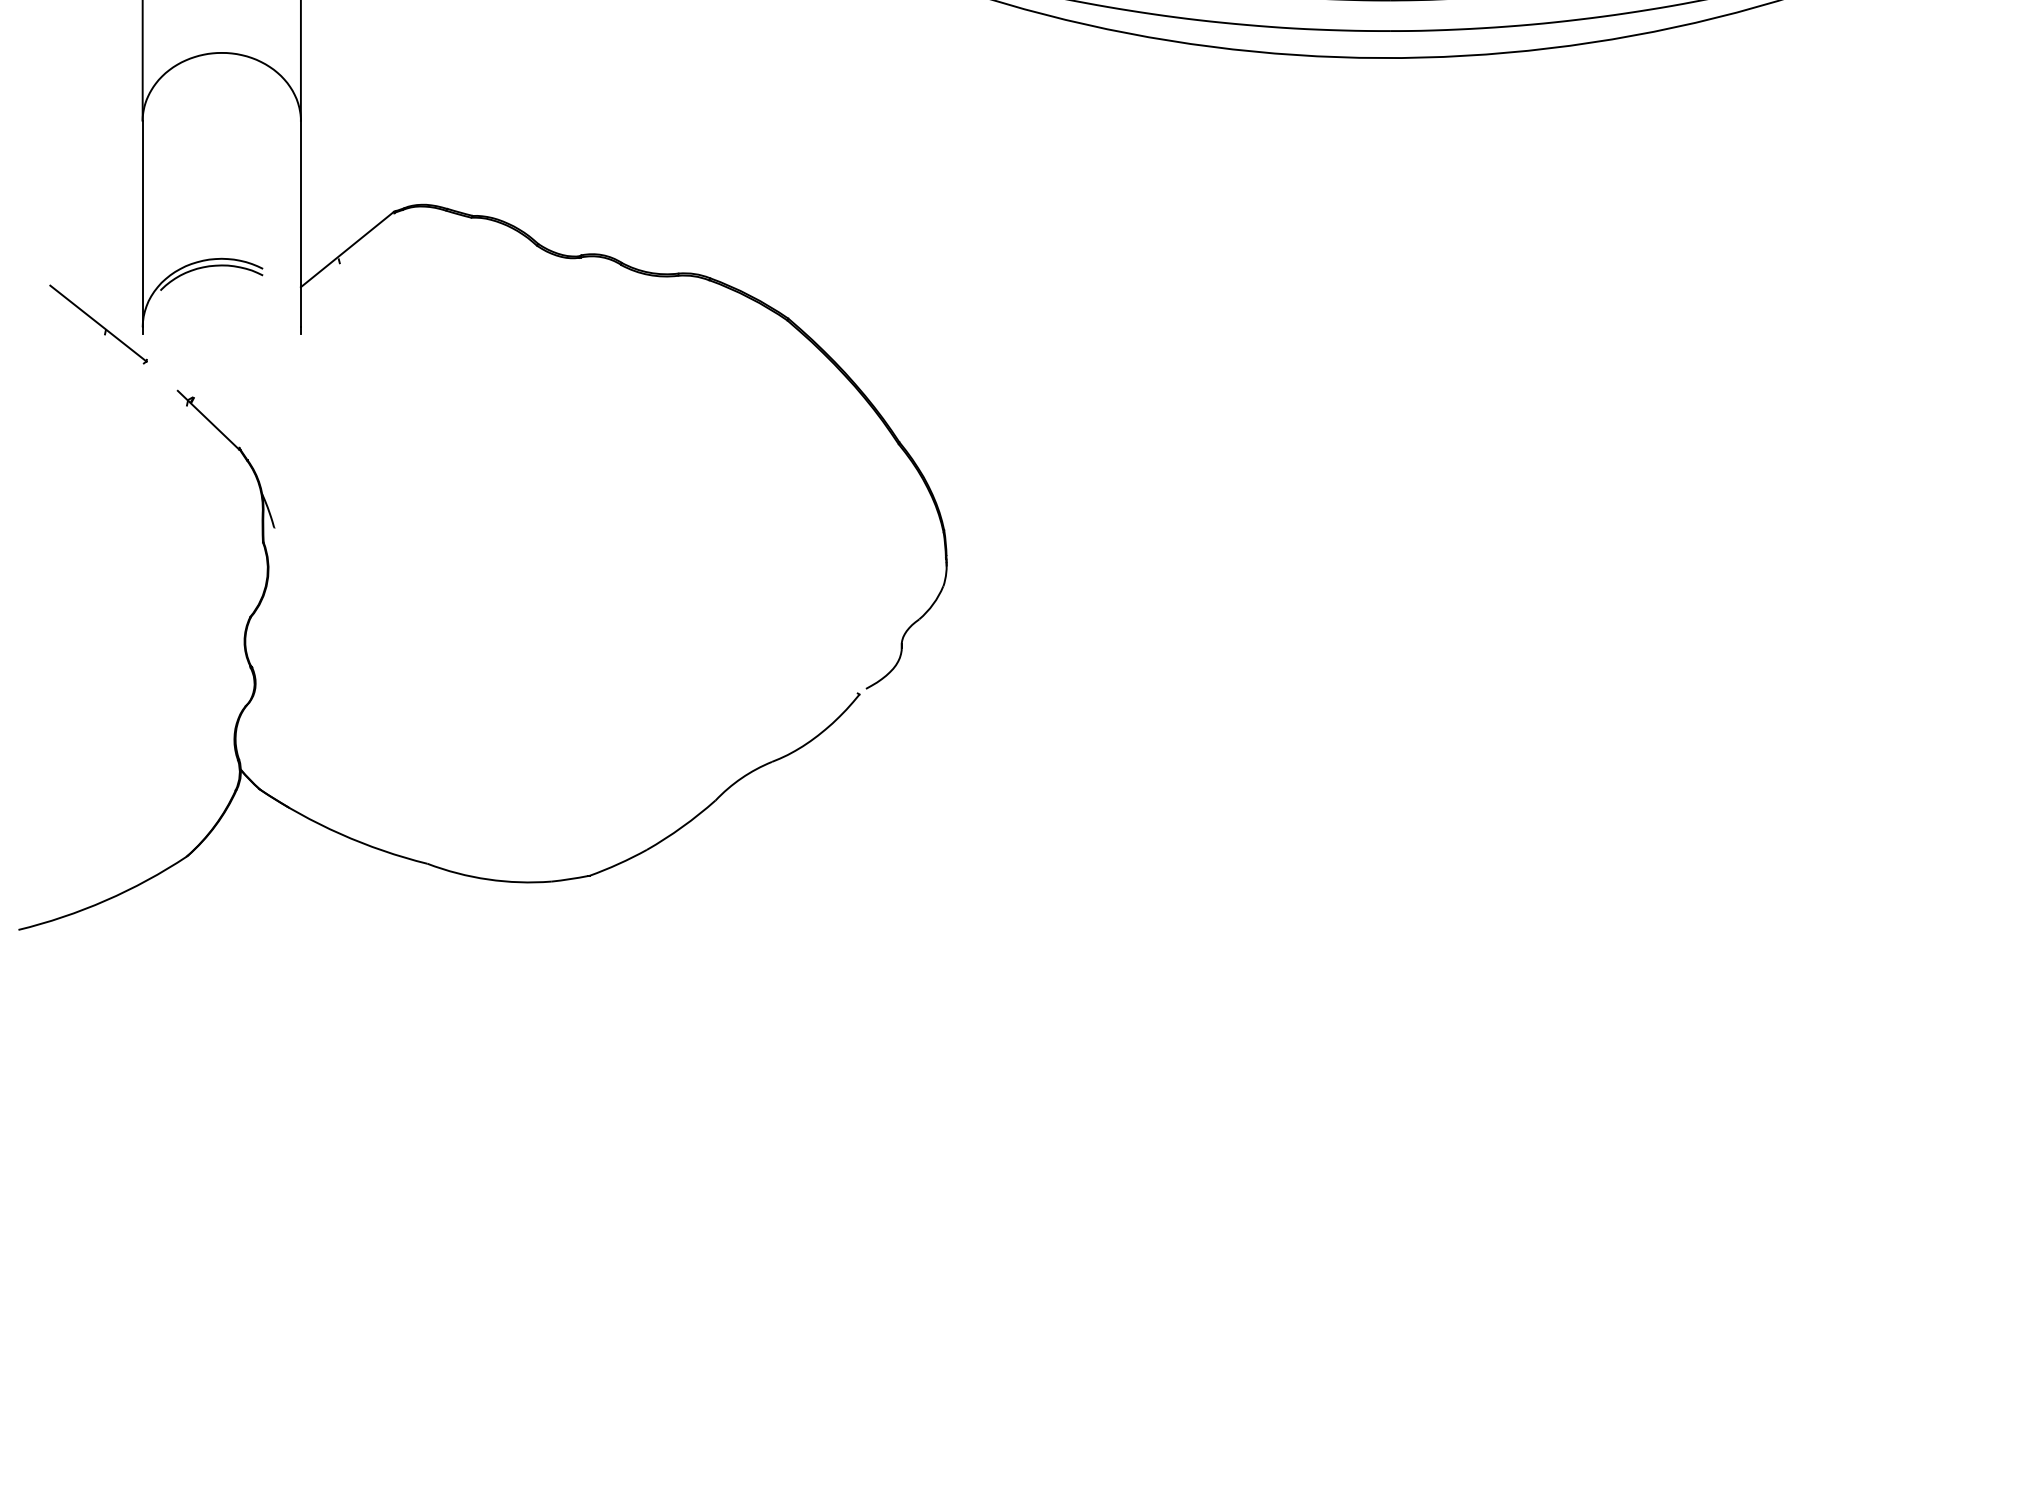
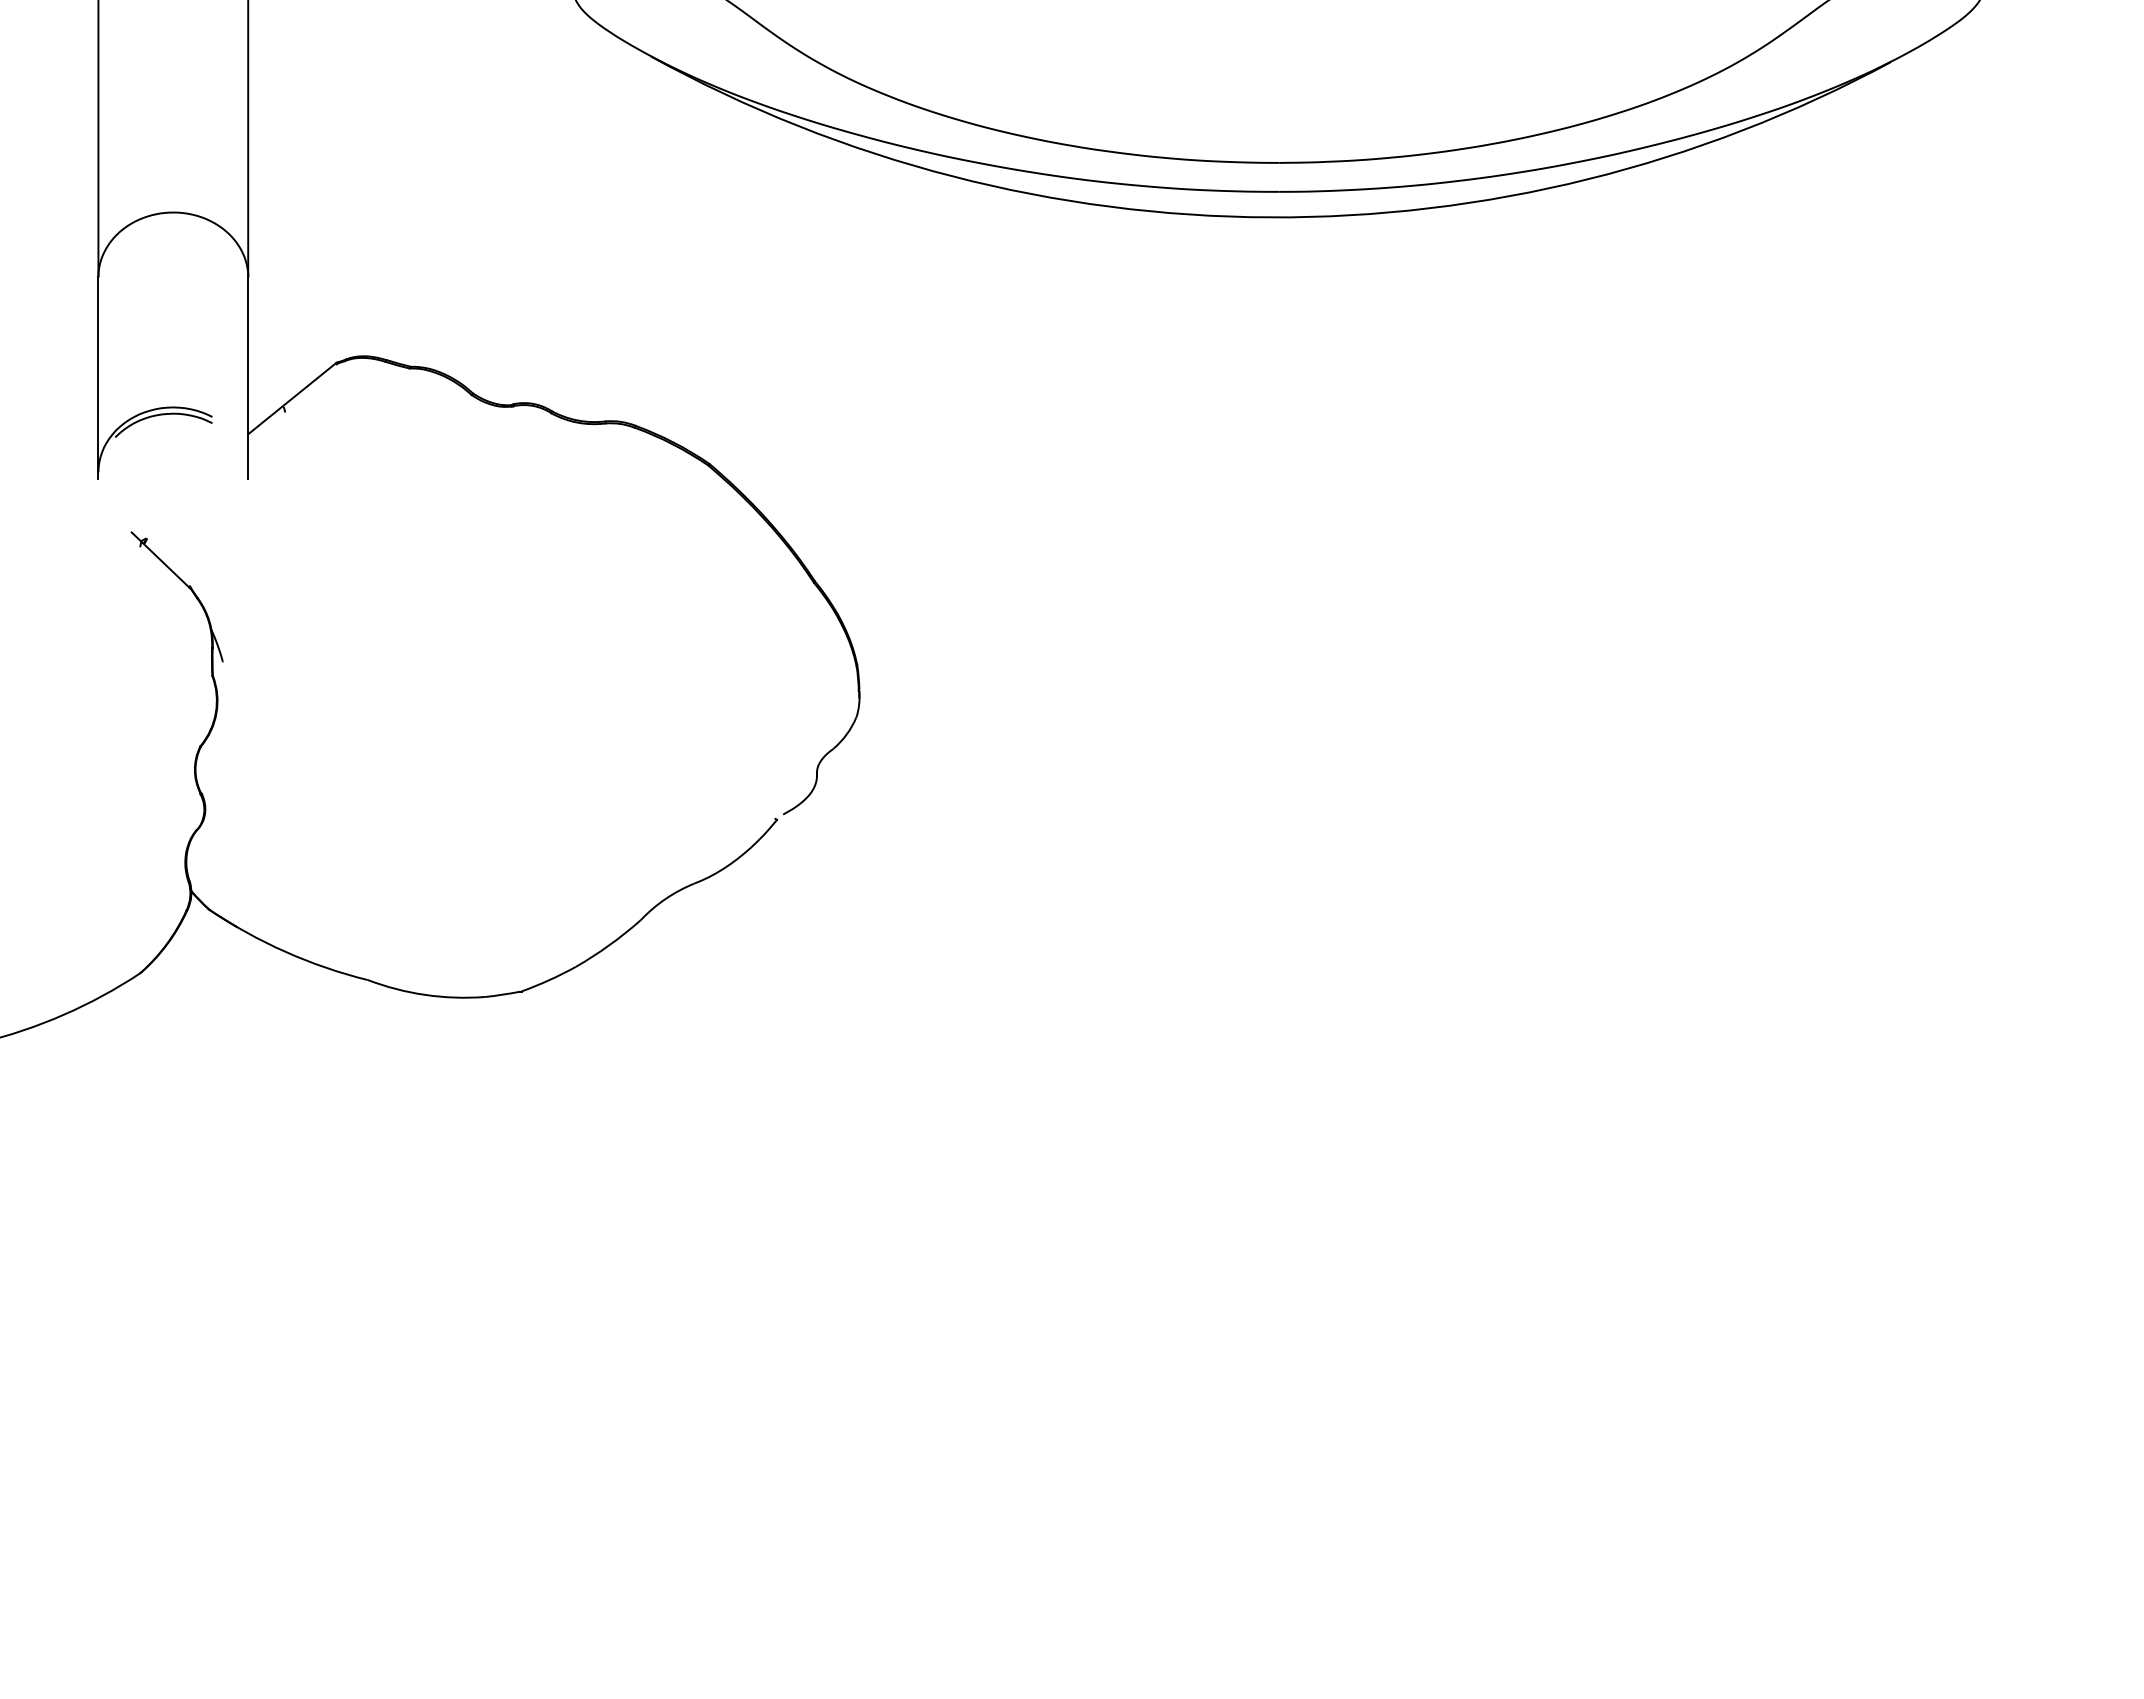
part: (98, 324) -> (56, 469), removed

